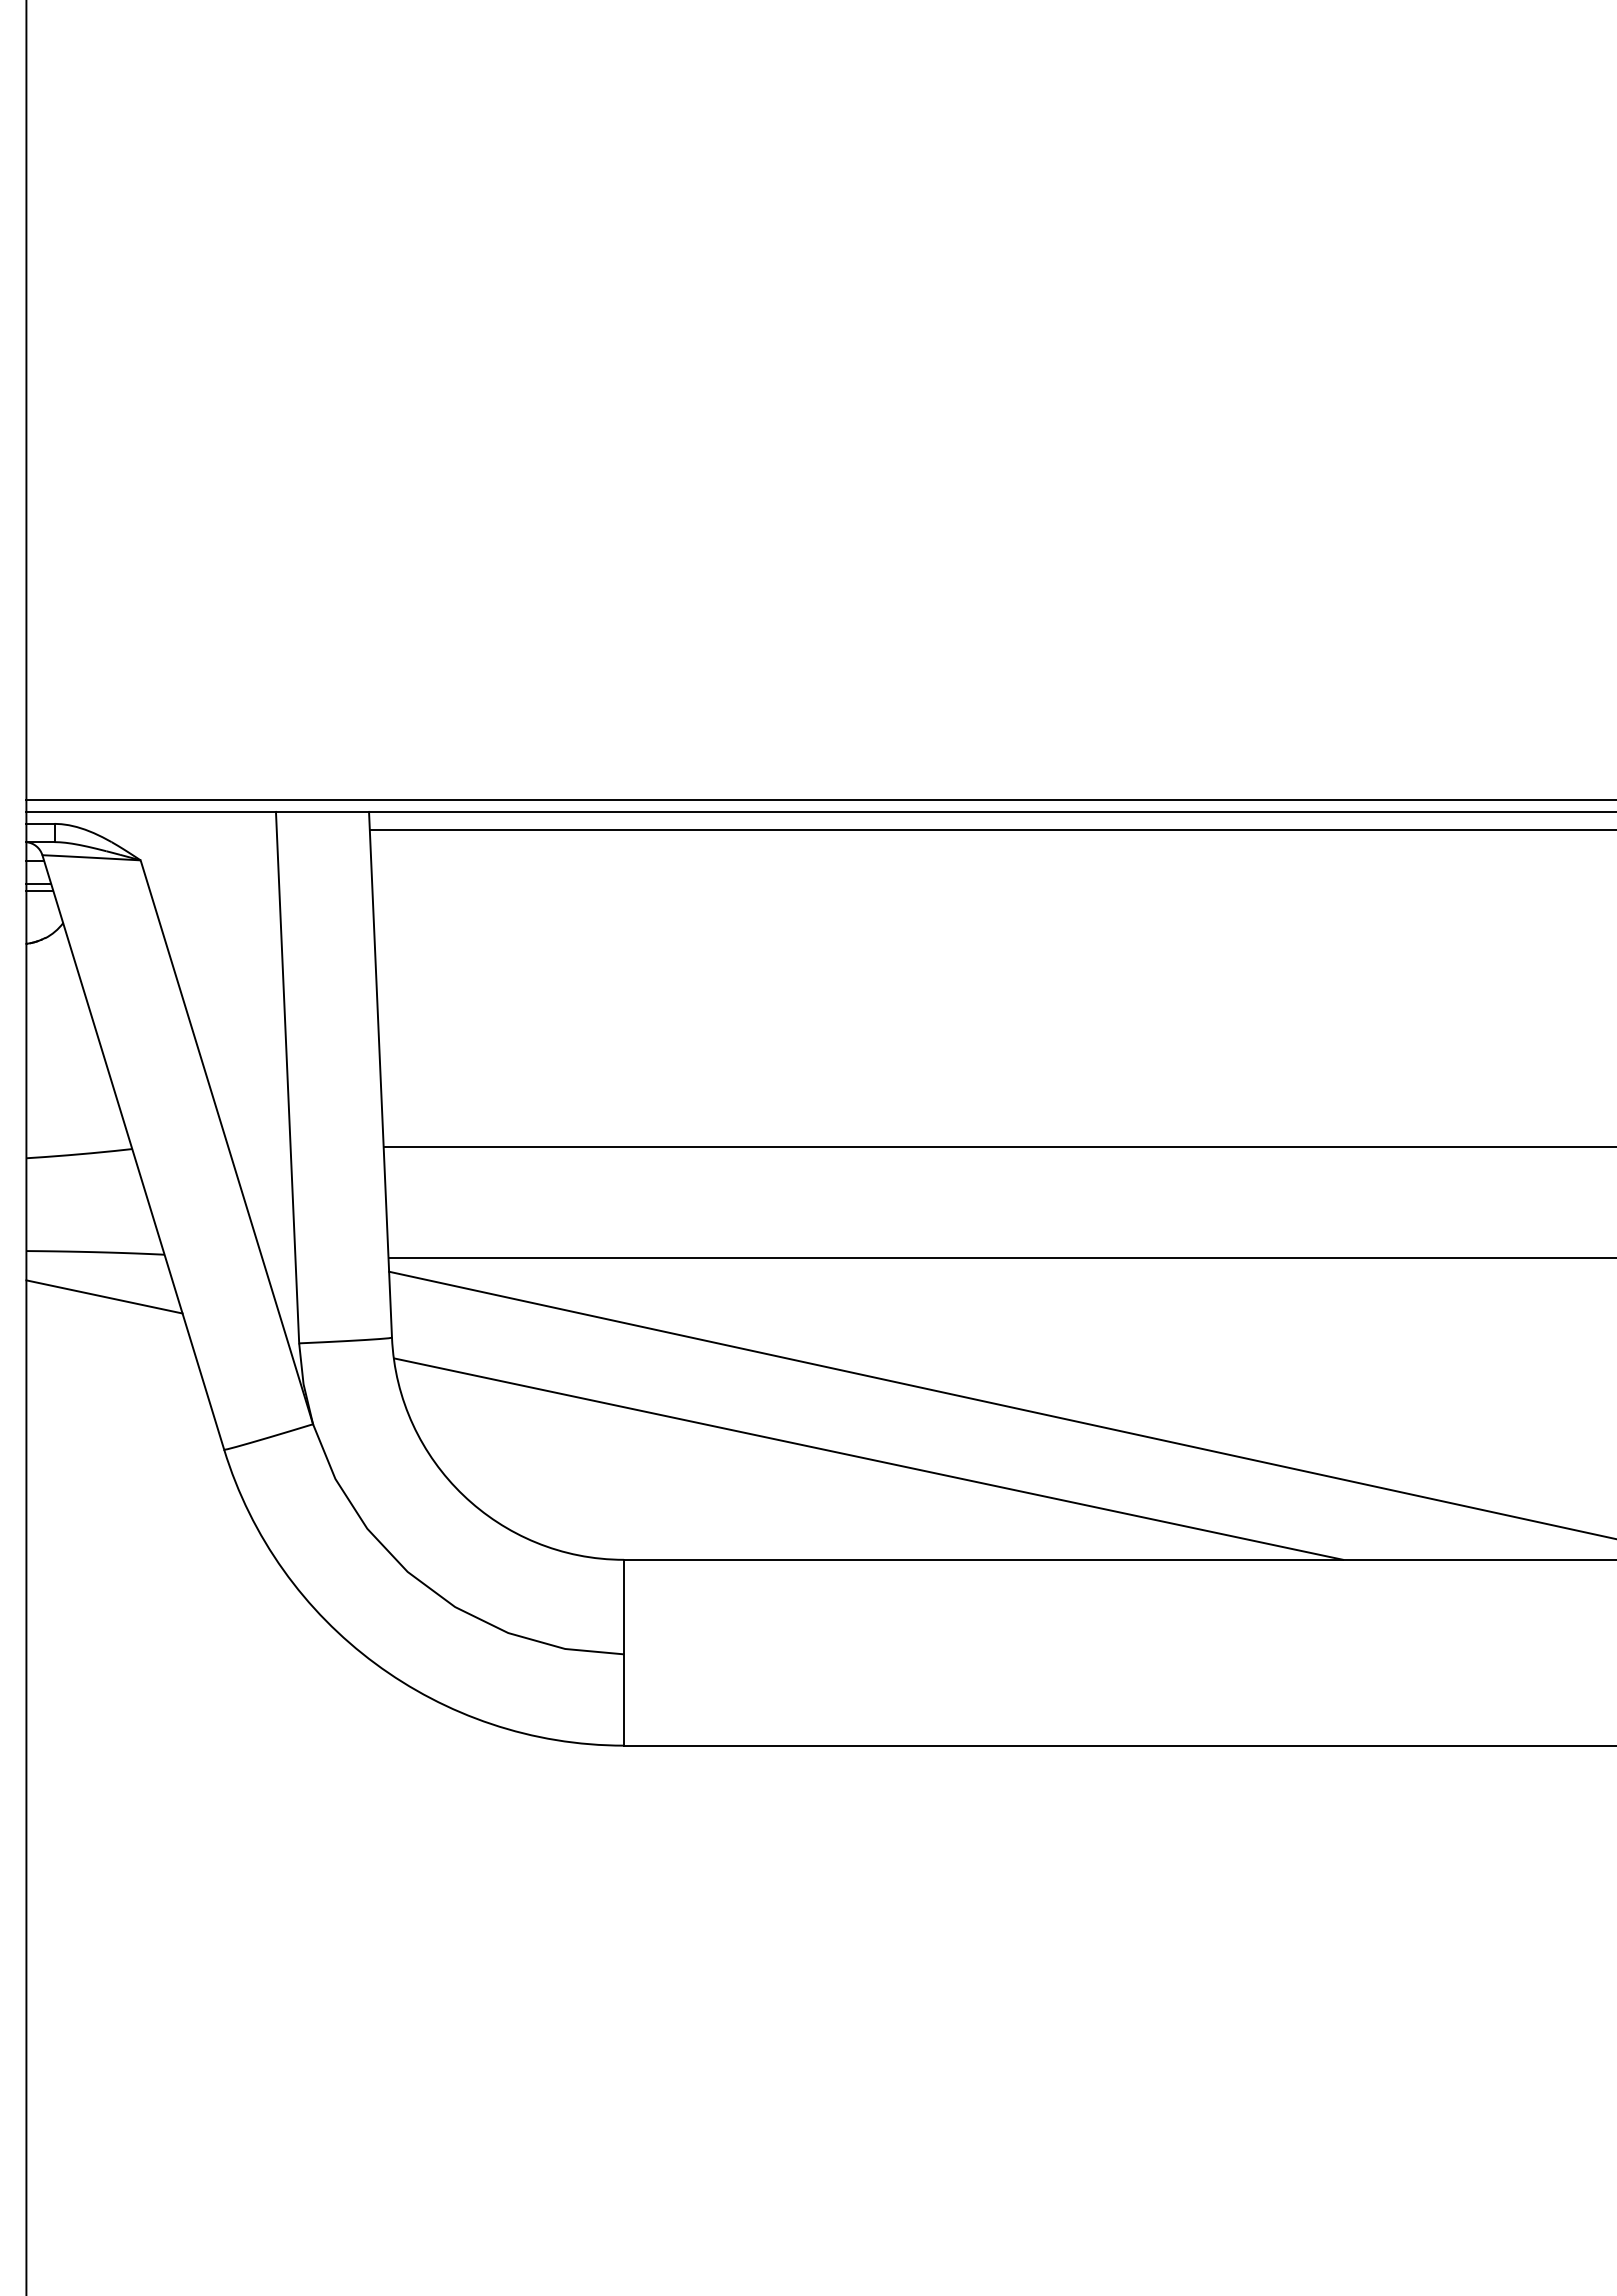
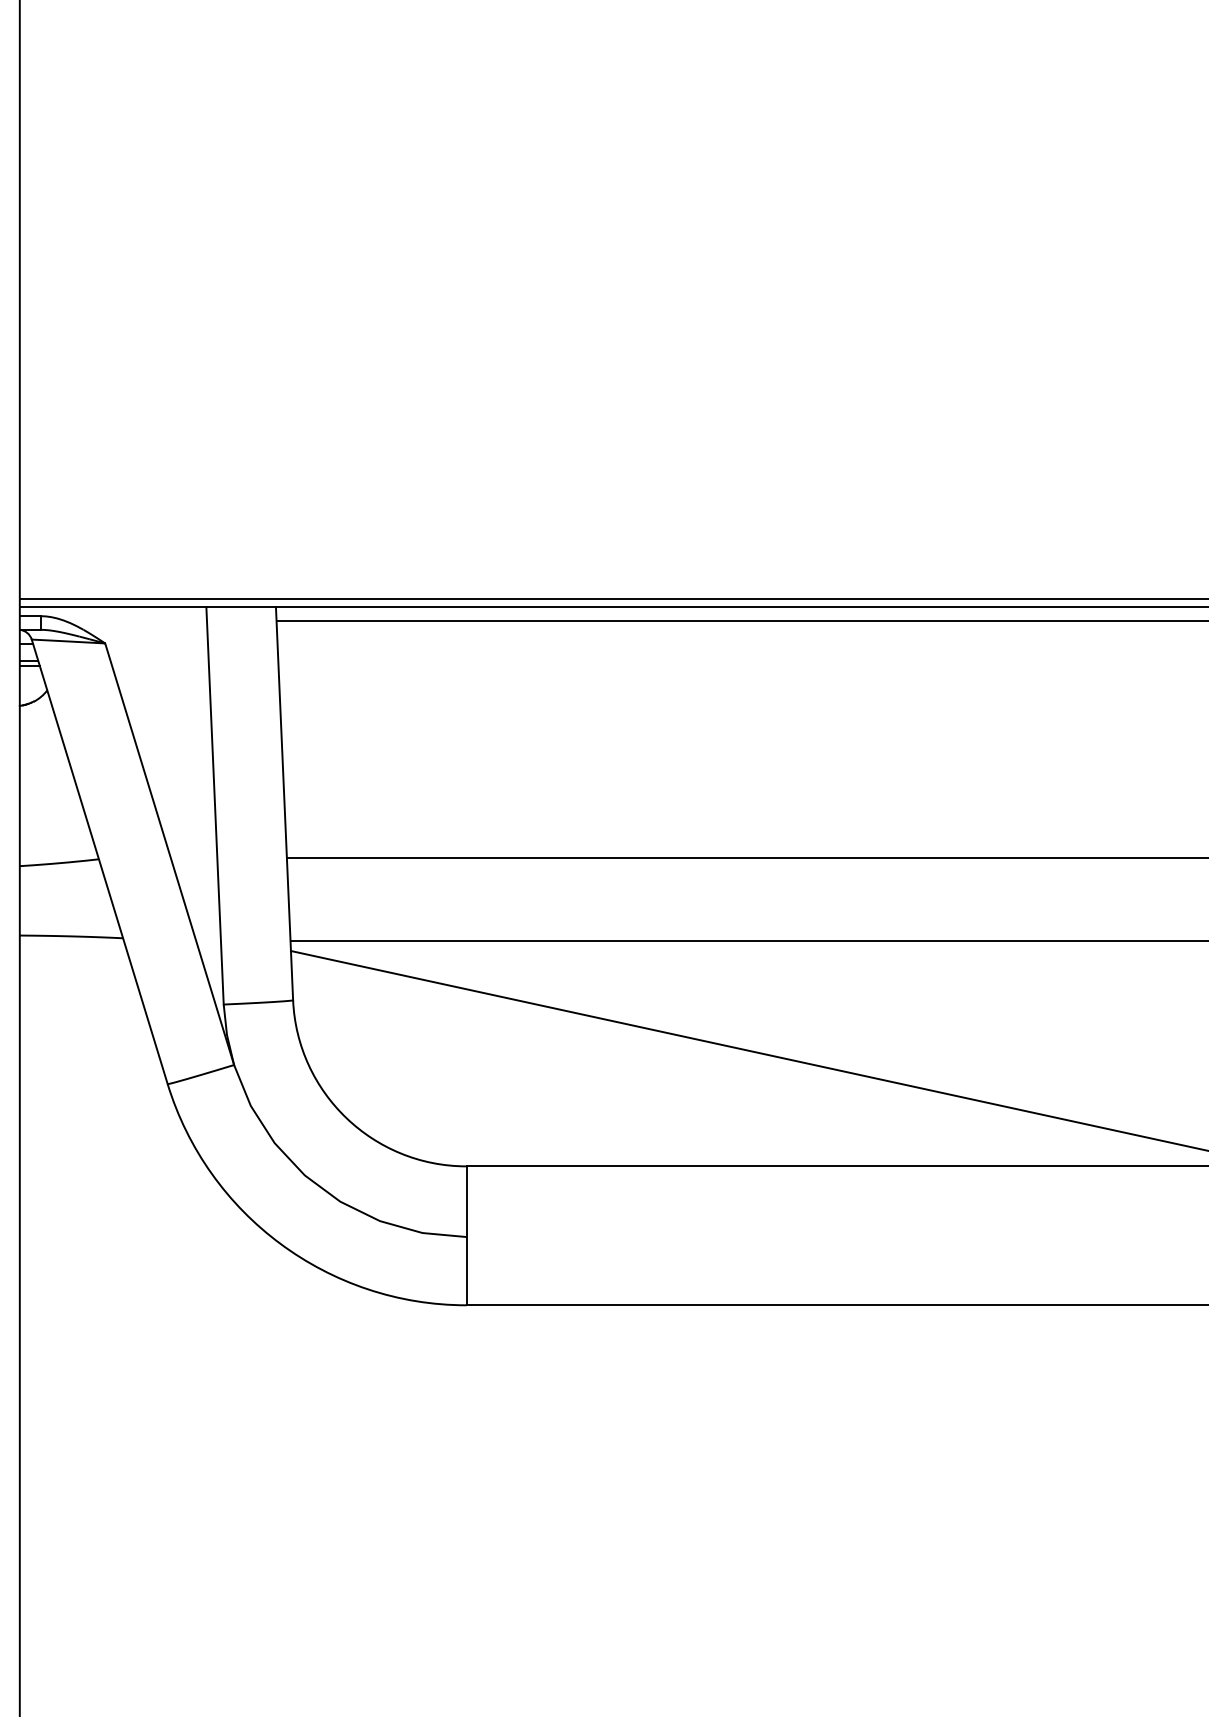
line: (104, 1296) -> (78, 969), removed
line: (868, 1458) -> (649, 1090), removed

